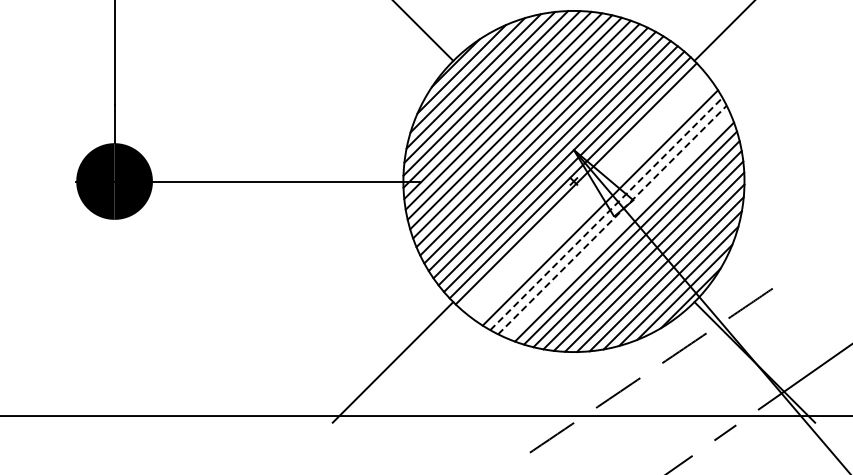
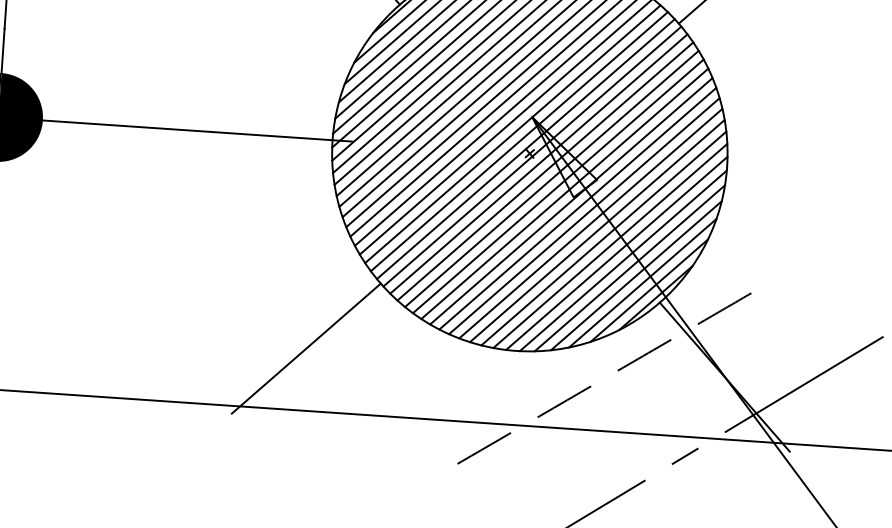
line: (582, 189) -> (539, 163), added
line: (588, 195) -> (545, 170), added
line: (594, 201) -> (552, 178), added
line: (606, 213) -> (564, 193), dashed -> solid
line: (612, 220) -> (571, 201), dashed -> solid
line: (618, 226) -> (577, 209), added

